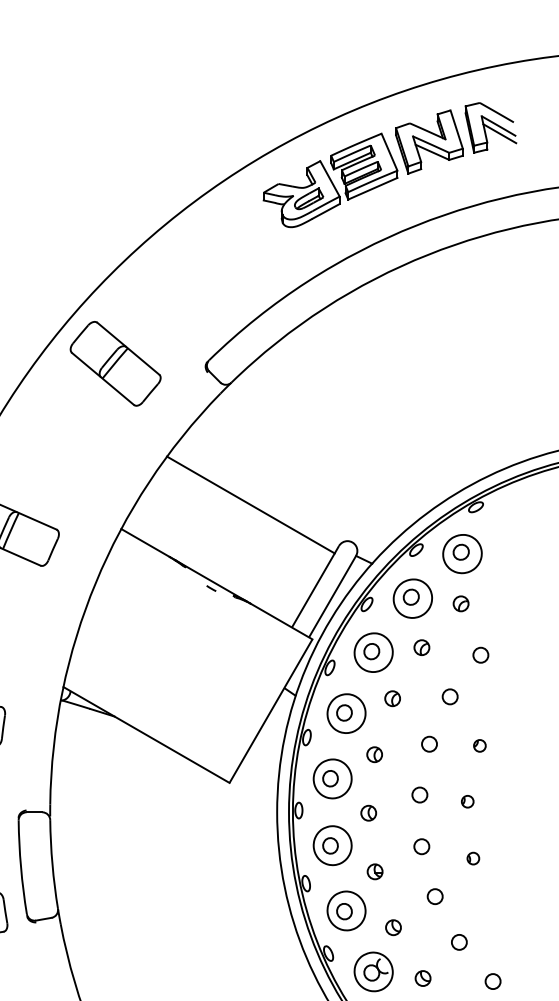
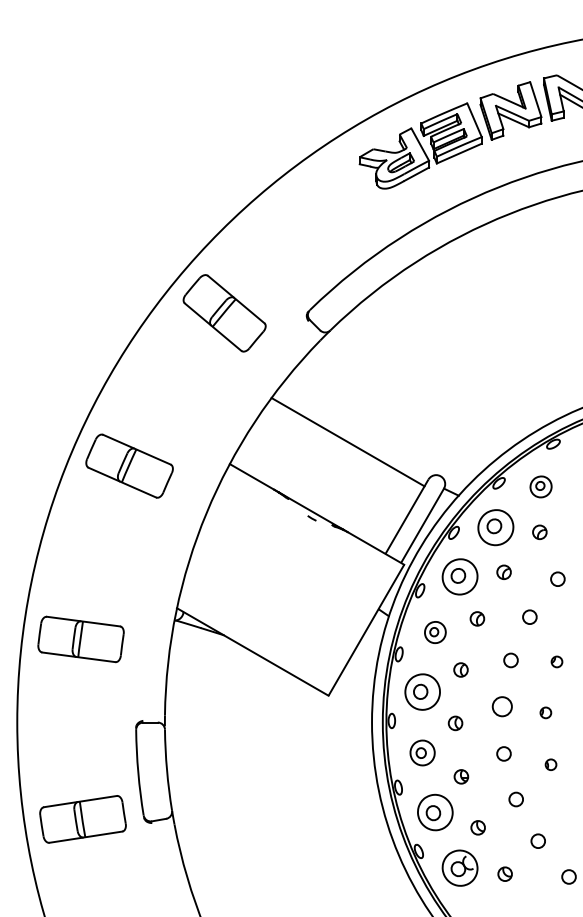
part: (461, 553) -> (540, 486), size x0.6
part: (346, 713) -> (435, 632), size x0.6
circle: (419, 794) -> (501, 706), size x1.4
part: (332, 845) -> (422, 752), size x0.7

